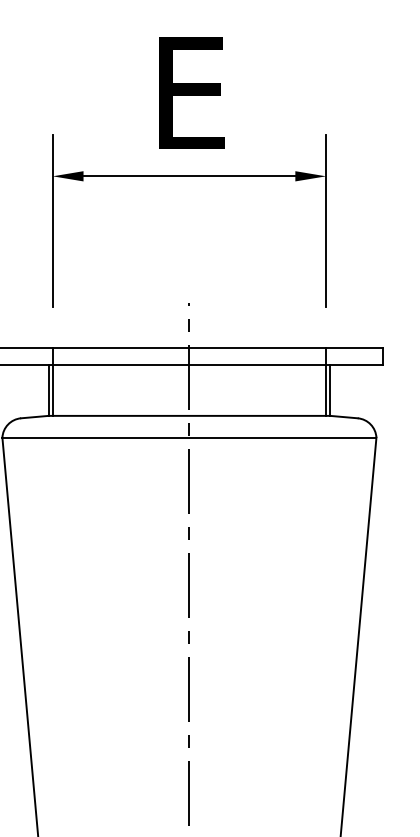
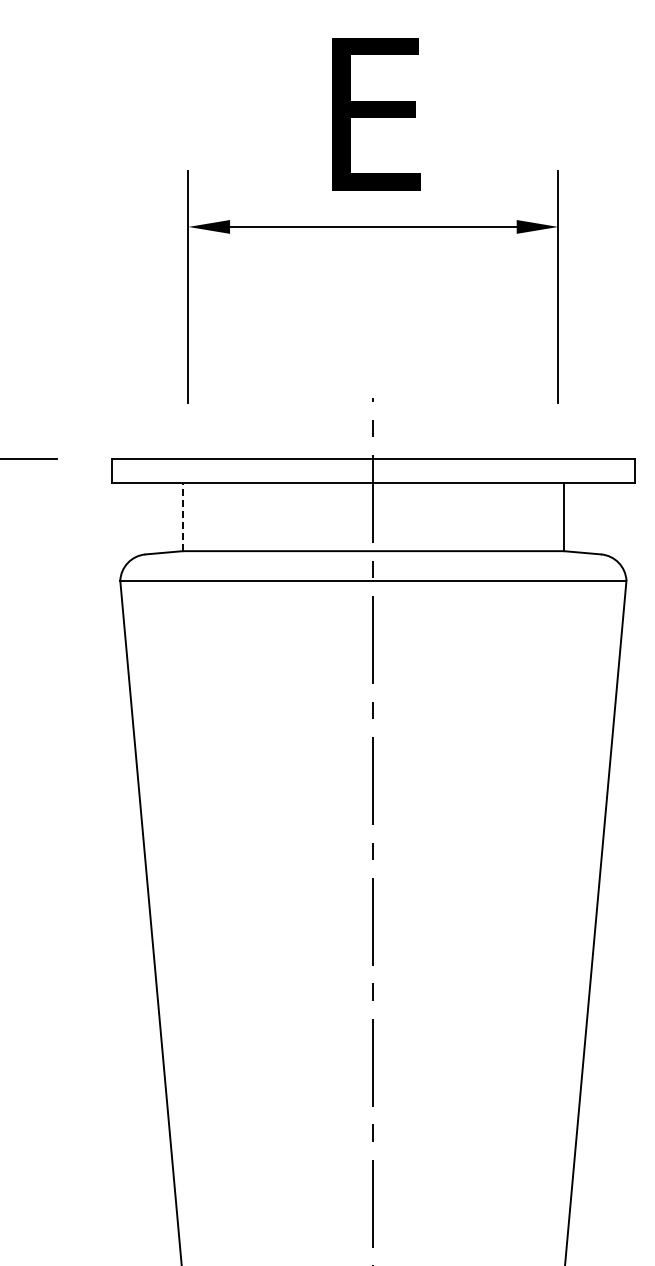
line: (52, 381) -> (188, 504), removed
line: (326, 381) -> (558, 504), removed
line: (48, 390) -> (182, 516), solid -> dashed

